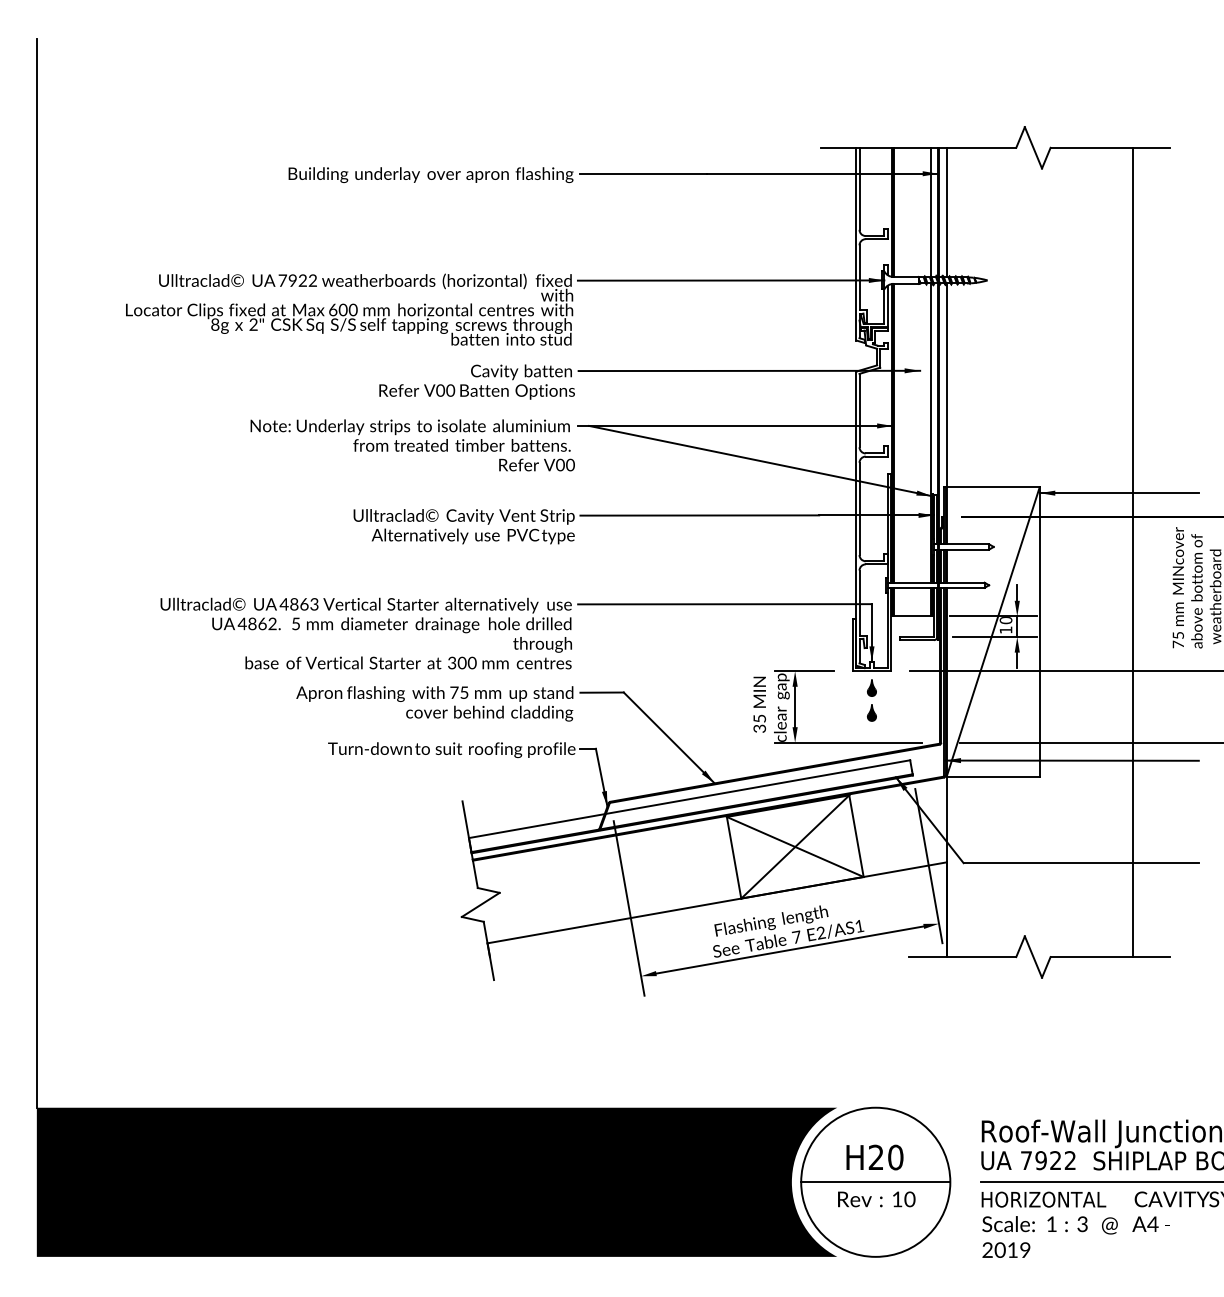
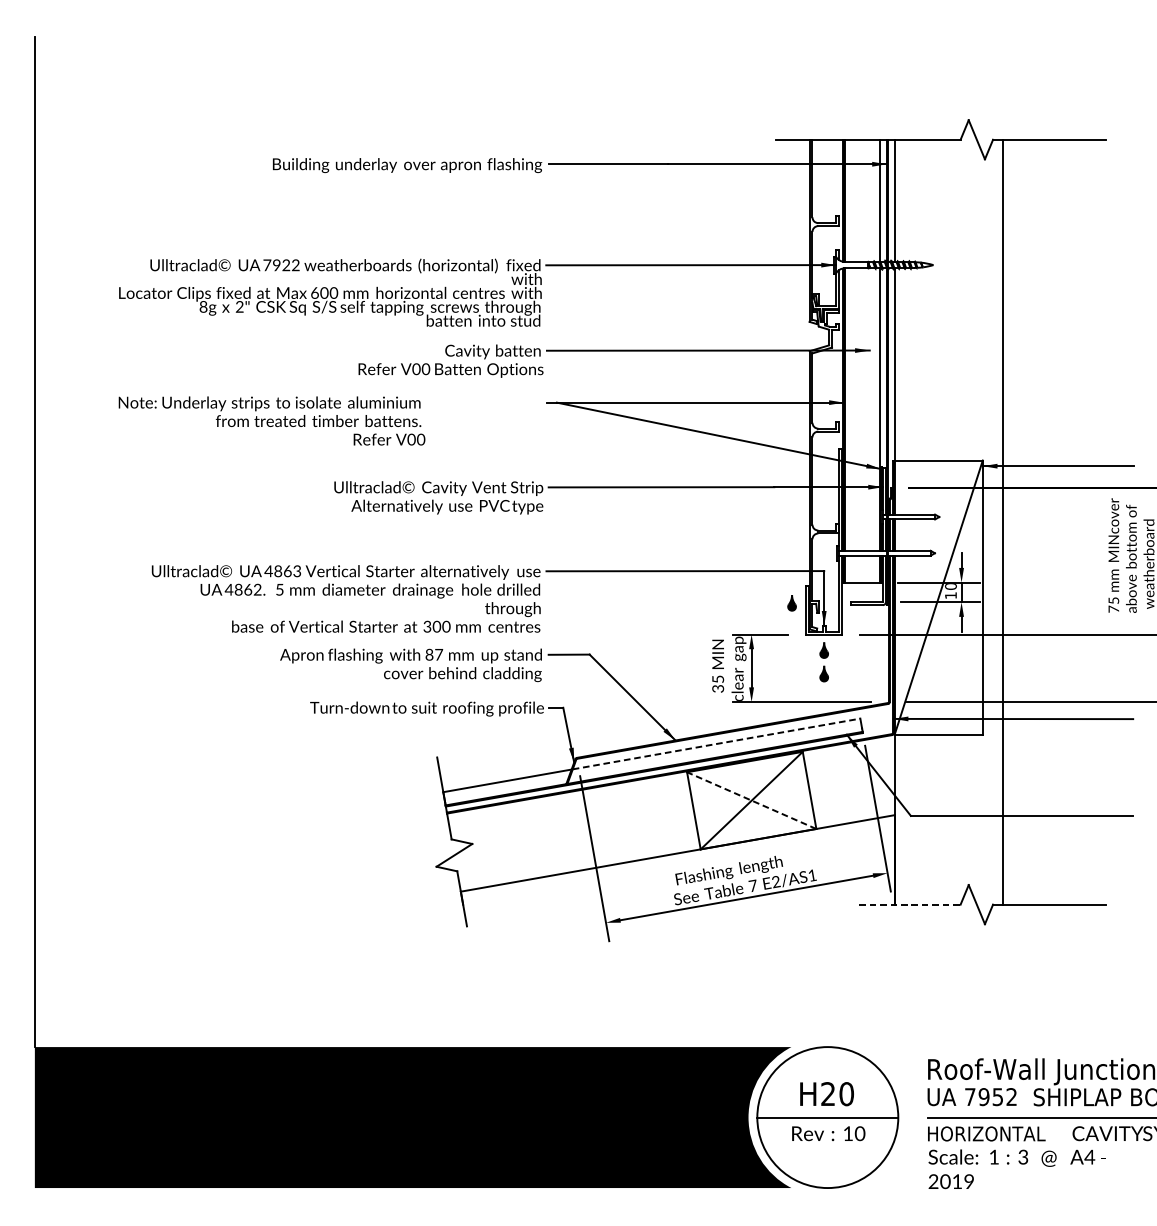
text: (412, 445) -> (271, 421), moved
line: (1132, 552) -> (1002, 522), moved
part: (837, 637) -> (791, 602), added
text: (459, 692) -> (434, 654), 75 -> 87
line: (758, 787) -> (716, 744), solid -> dashed
line: (795, 847) -> (751, 801), solid -> dashed
line: (962, 957) -> (909, 905), solid -> dashed
text: (1055, 1160) -> (997, 1096), 7922 -> 7952

